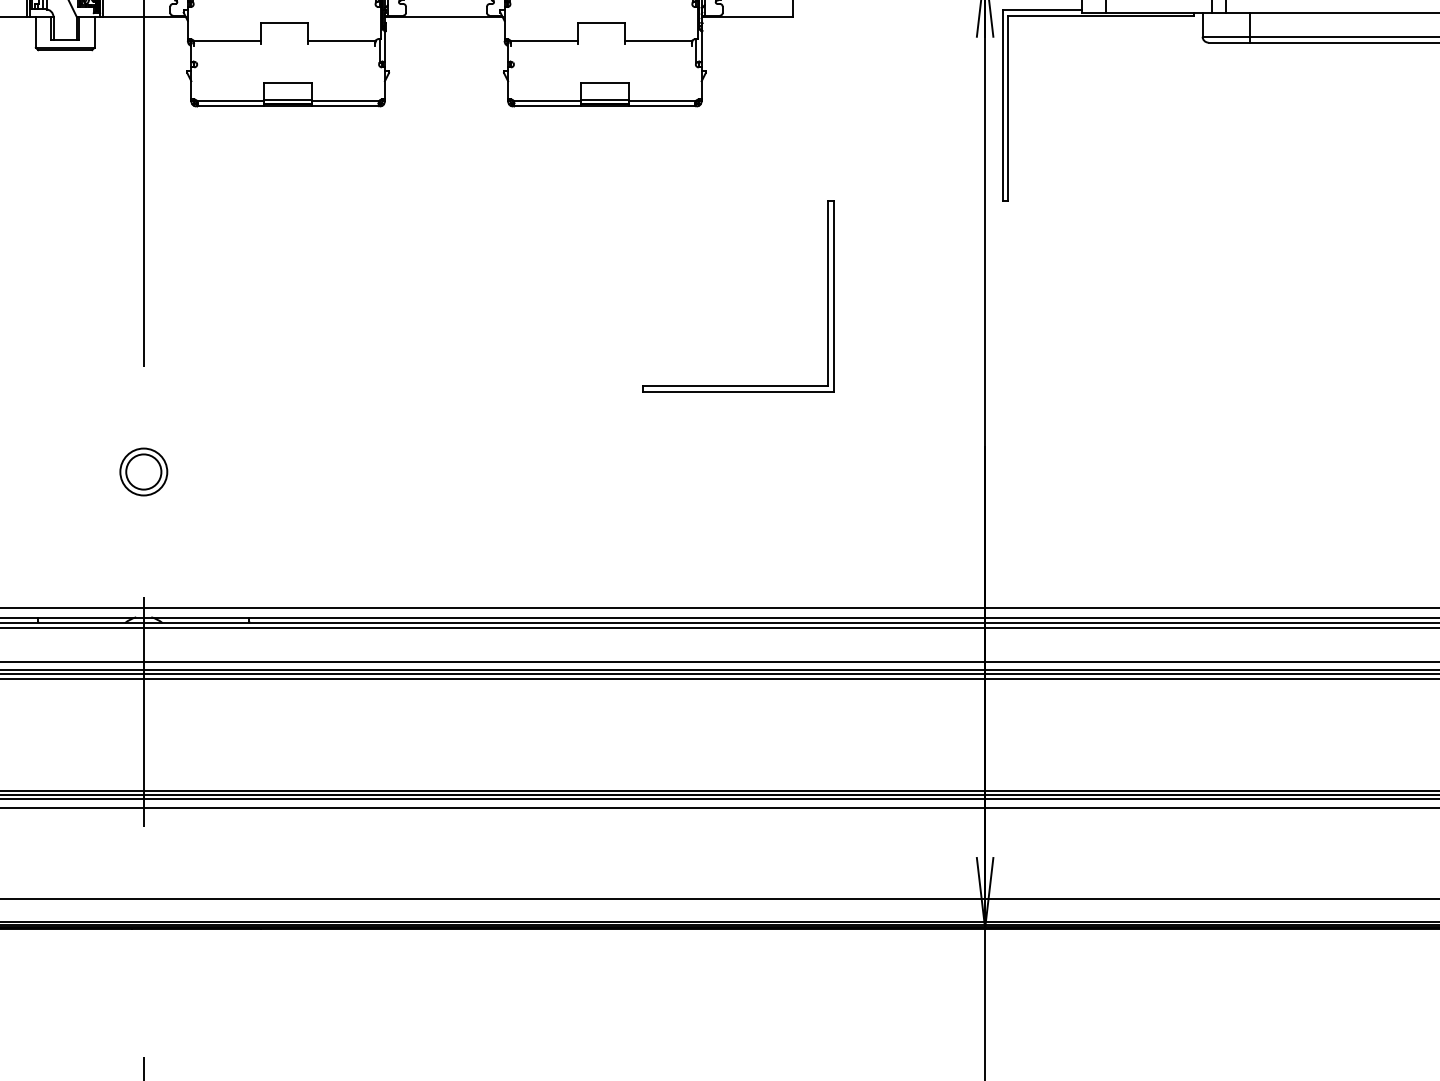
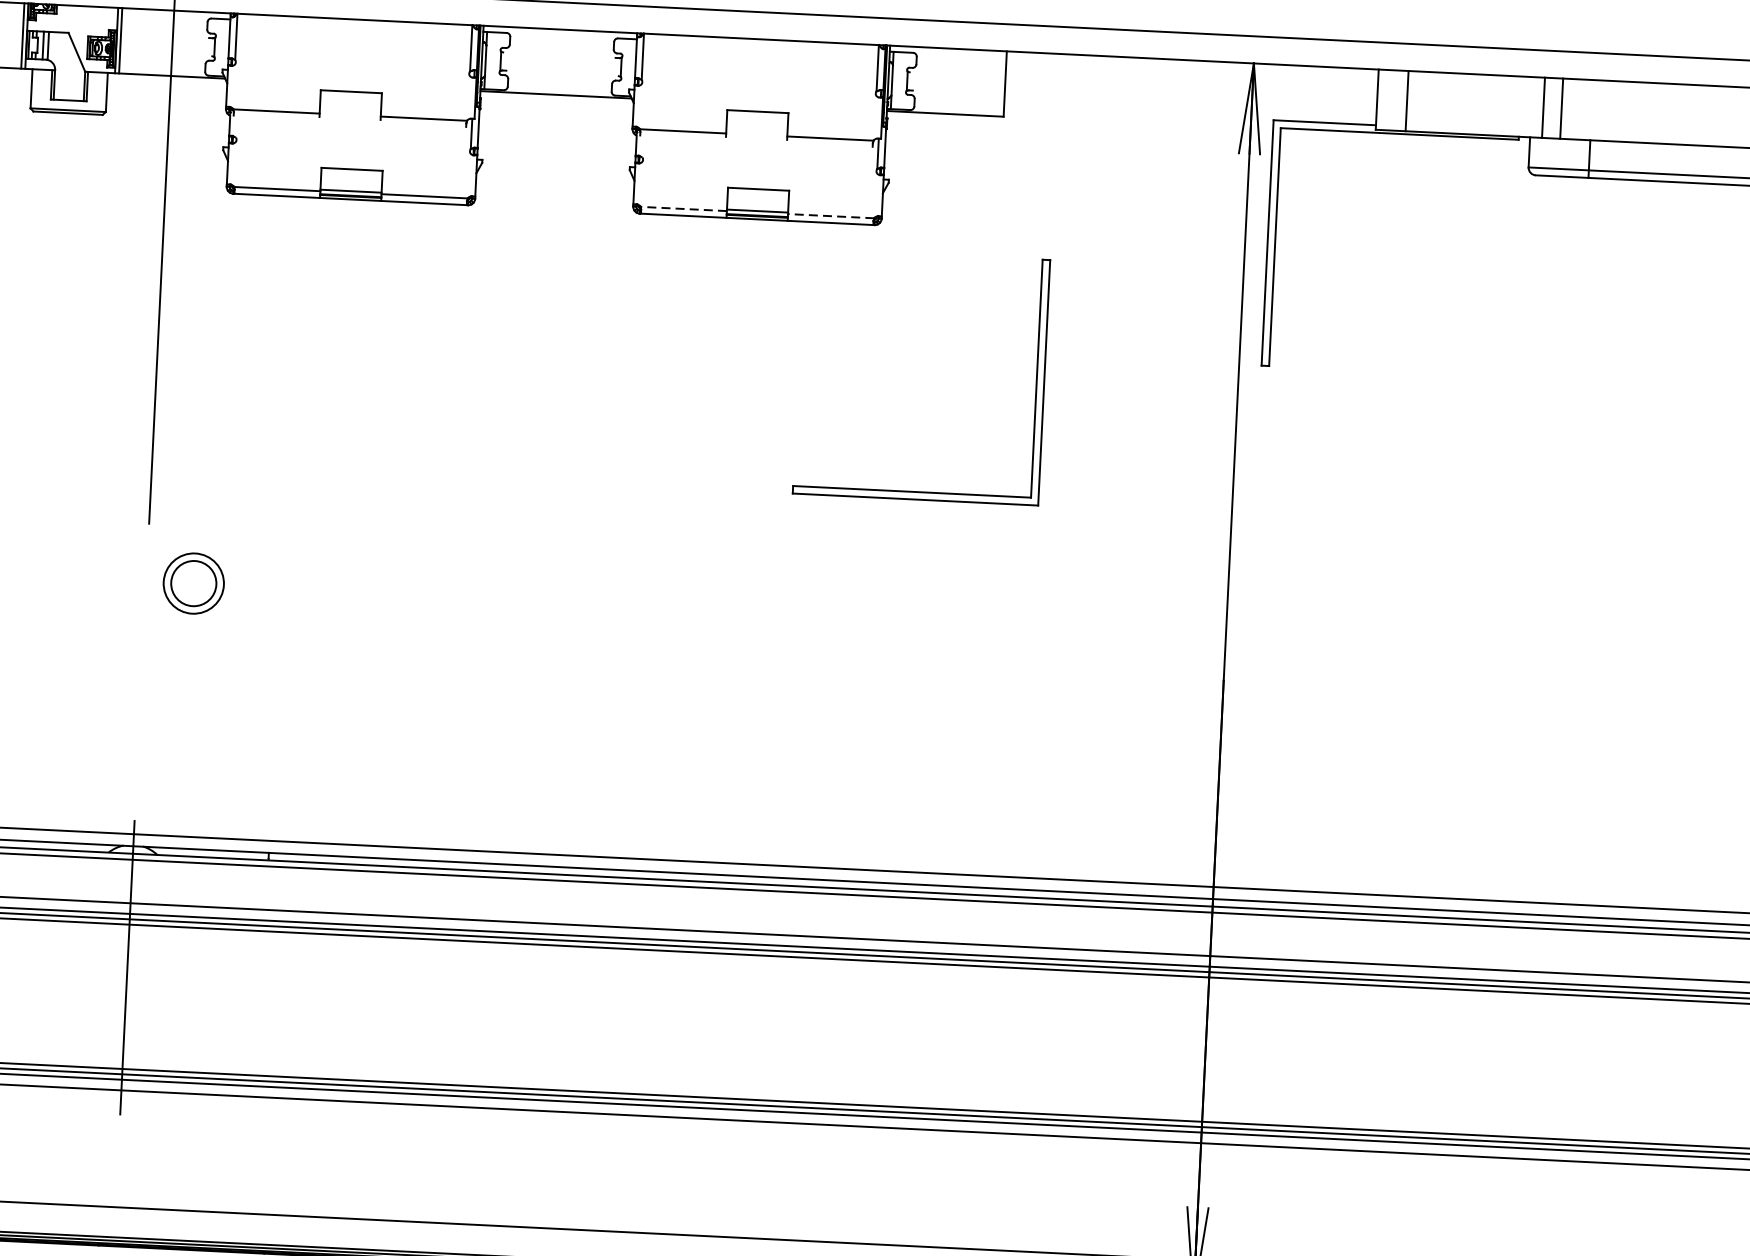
line: (547, 101) -> (683, 209), solid -> dashed
line: (662, 101) -> (831, 216), solid -> dashed
part: (827, 296) -> (1035, 382), moved
part: (143, 471) -> (193, 582), moved

